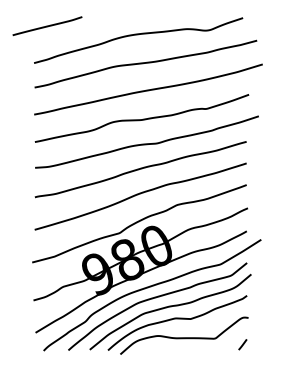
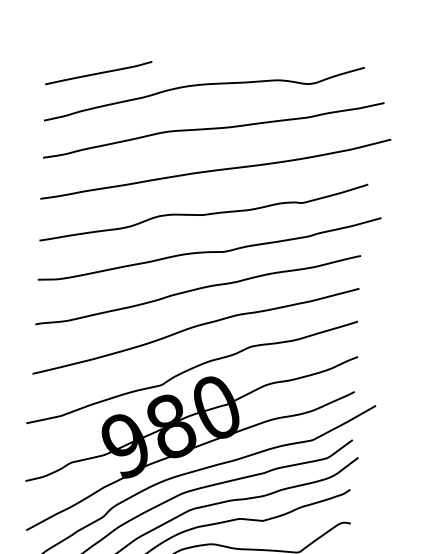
line: (47, 26) -> (98, 73), moved

